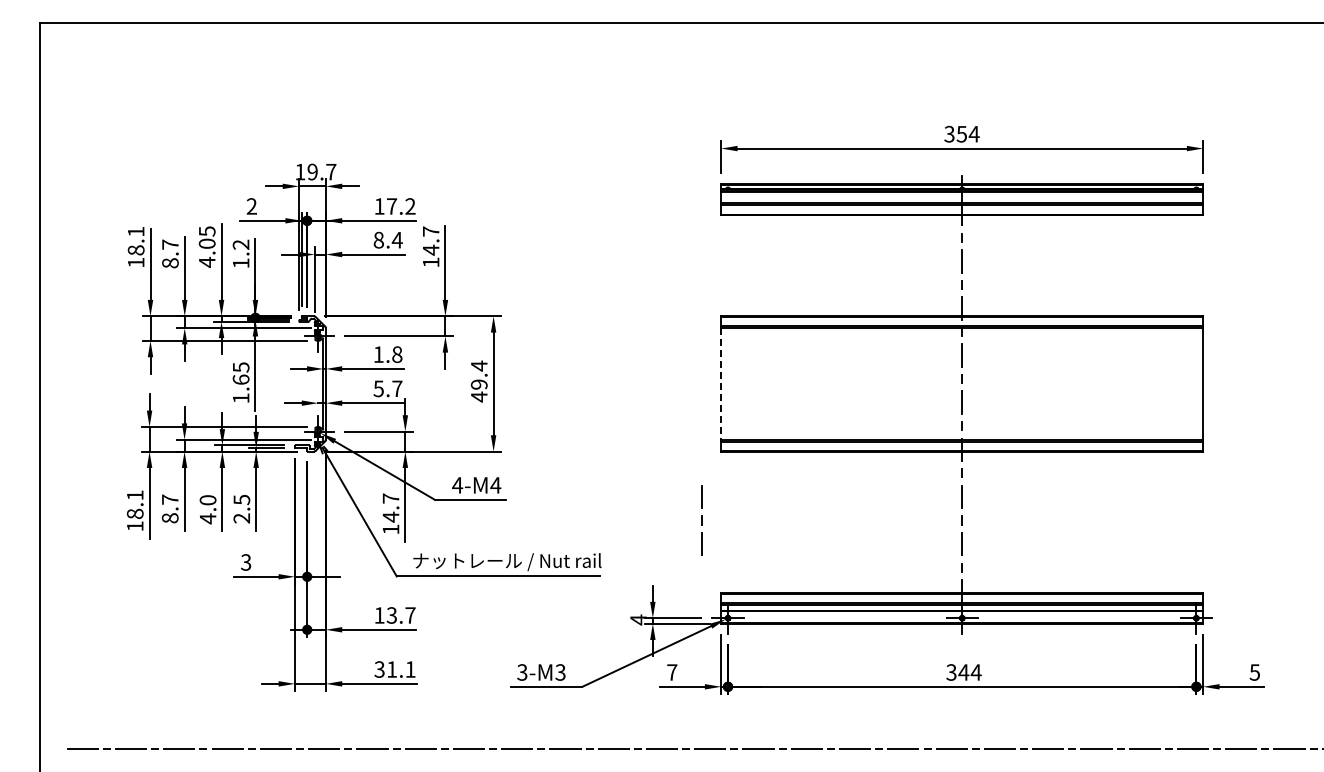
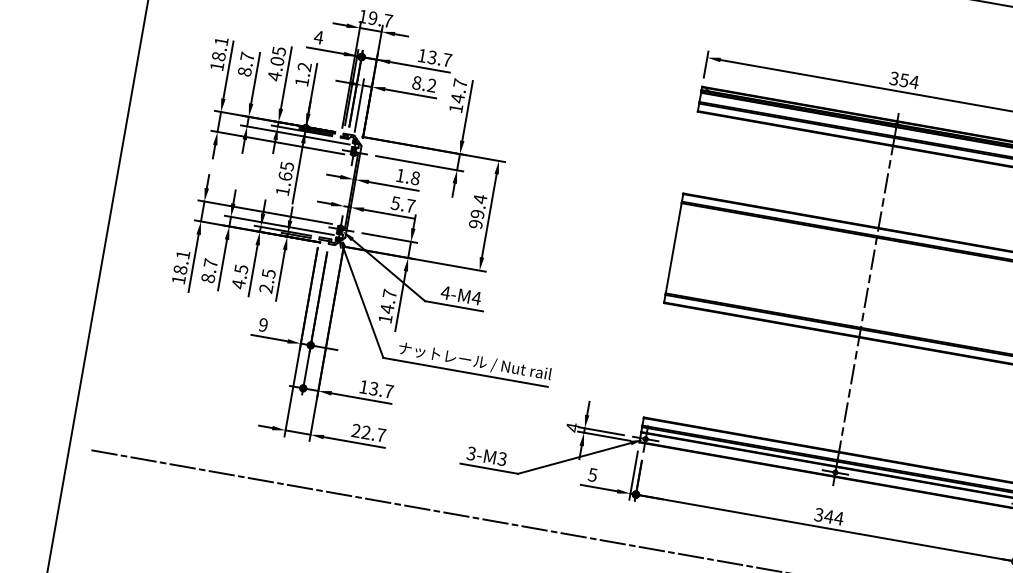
text: (251, 206) -> (318, 37), 2 -> 4
text: (400, 206) -> (439, 58), 17.2 -> 13.7
text: (396, 239) -> (431, 84), 8.4 -> 8.2
line: (721, 383) -> (673, 247), dashed -> solid
text: (478, 396) -> (475, 223), 49.4 -> 99.4
text: (207, 500) -> (240, 269), 4.0 -> 4.5
line: (701, 520) -> (638, 356), removed
text: (246, 562) -> (263, 325), 3 -> 9
text: (394, 669) -> (368, 432), 31.1 -> 22.7
text: (672, 672) -> (593, 475), 7 -> 5

